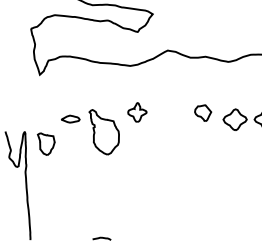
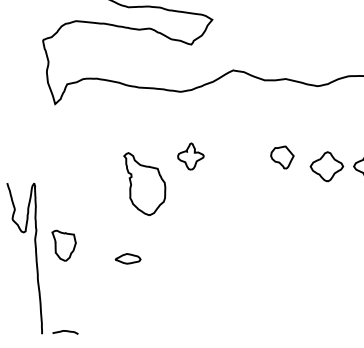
part: (70, 118) -> (127, 258), moved
part: (45, 144) -> (63, 245), moved
curve: (101, 238) -> (65, 331), moved

